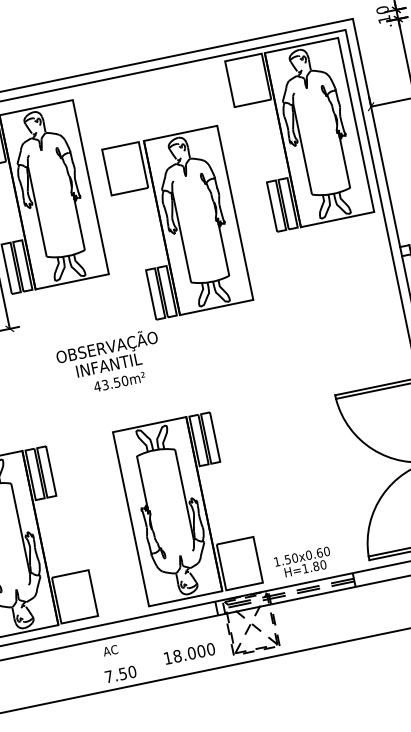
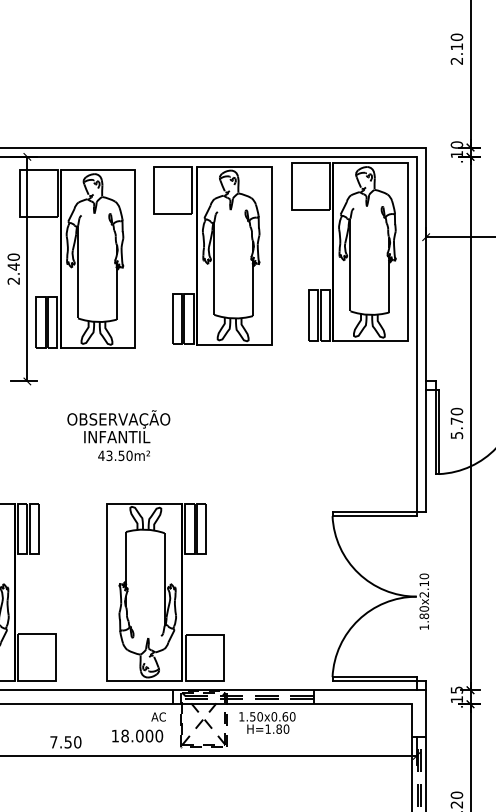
part: (177, 224) -> (212, 255), moved
text: (303, 562) -> (267, 722), moved
text: (110, 650) -> (158, 716), moved

